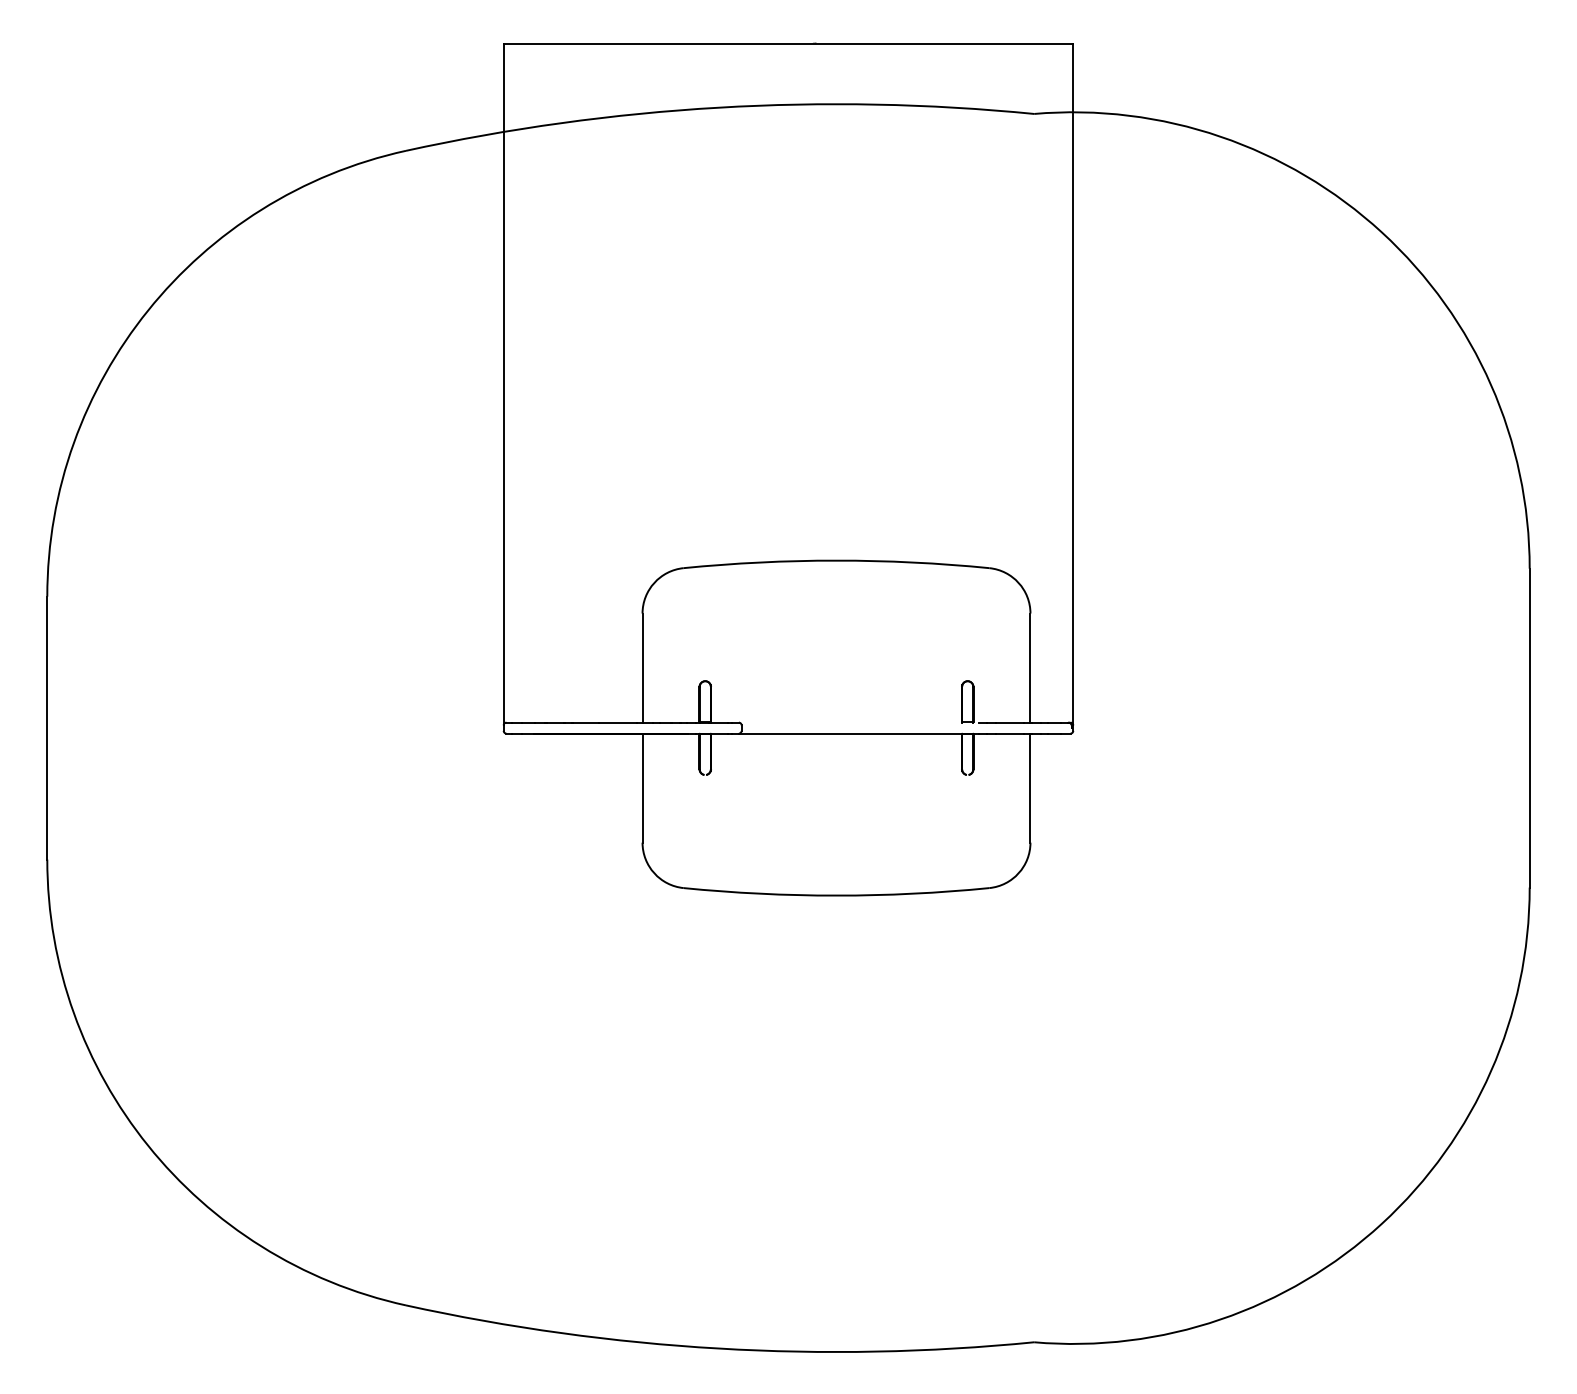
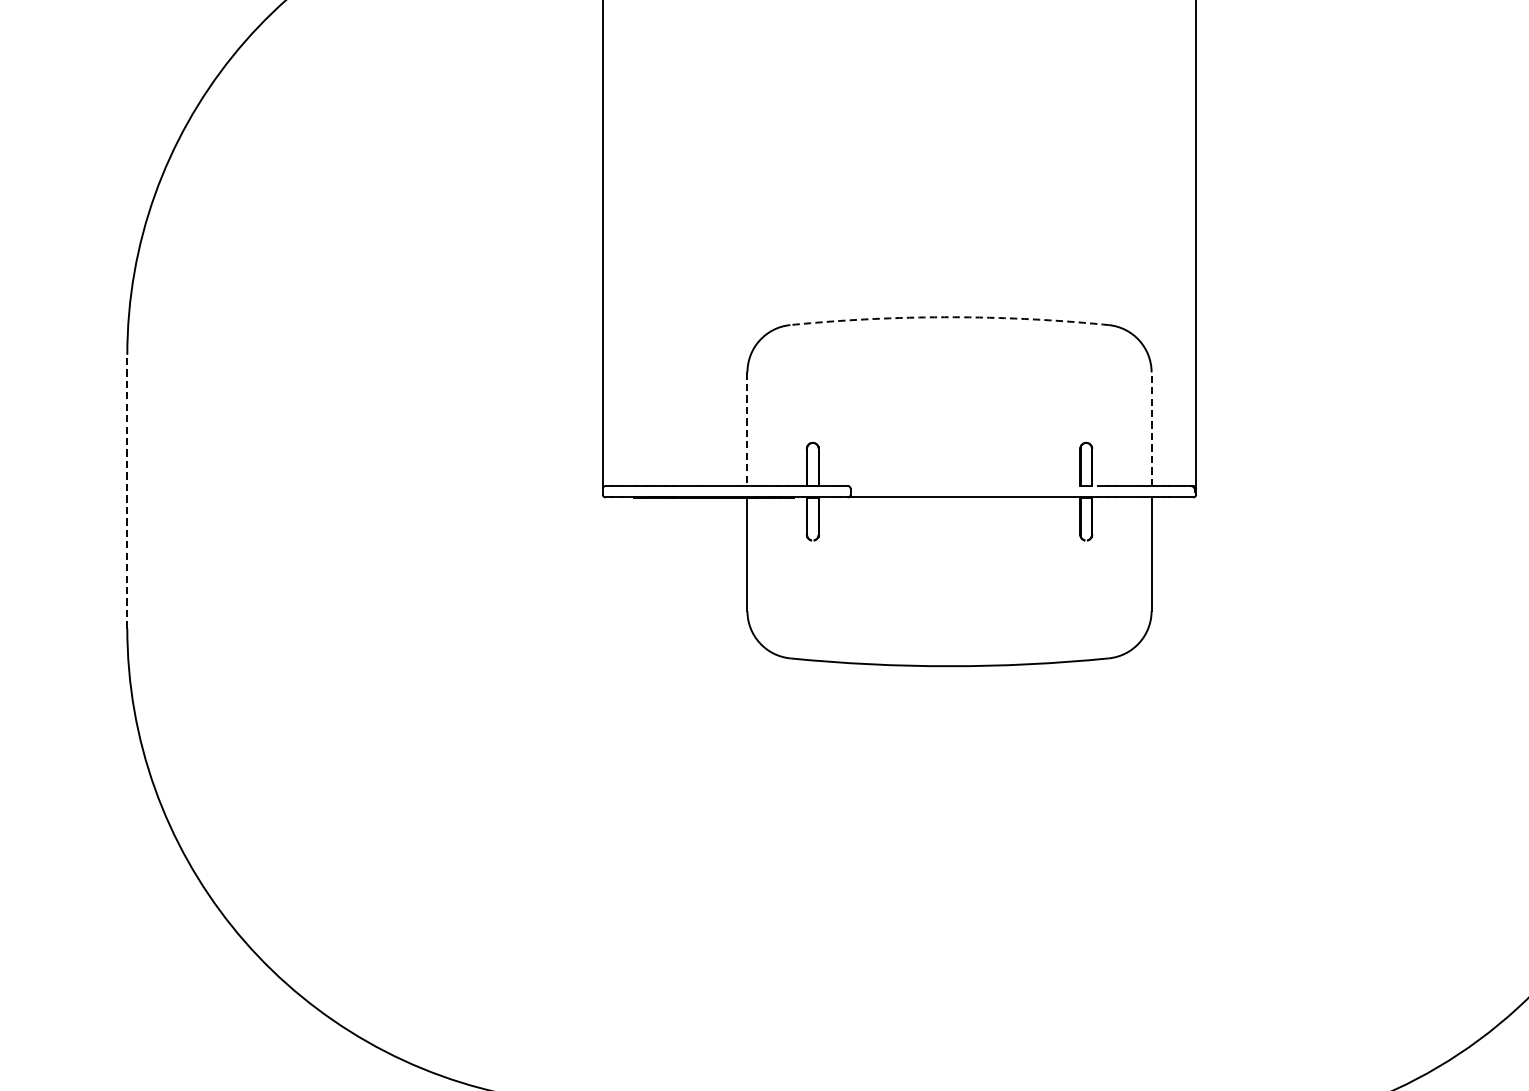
arc: (836, 560) -> (949, 317), solid -> dashed
line: (642, 668) -> (747, 429), solid -> dashed
line: (1030, 668) -> (1151, 429), solid -> dashed
line: (47, 727) -> (127, 491), solid -> dashed

